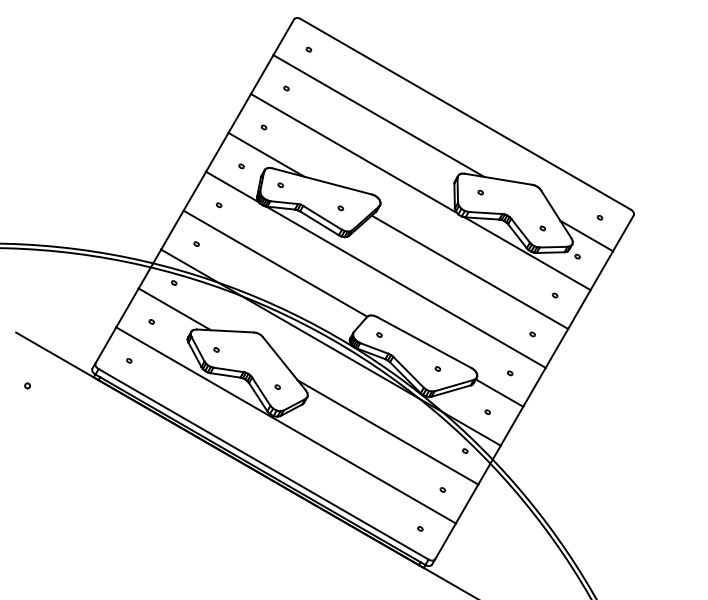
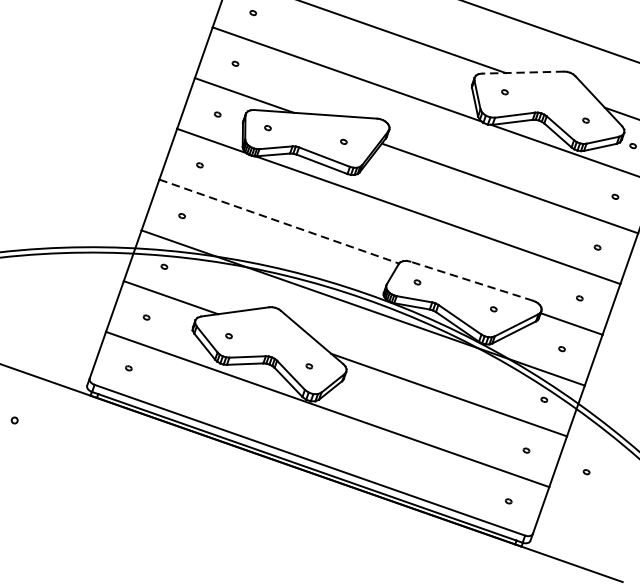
line: (498, 179) -> (522, 72), solid -> dashed
line: (275, 264) -> (279, 222), solid -> dashed
line: (424, 342) -> (472, 281), solid -> dashed
part: (488, 516) -> (586, 471), added

